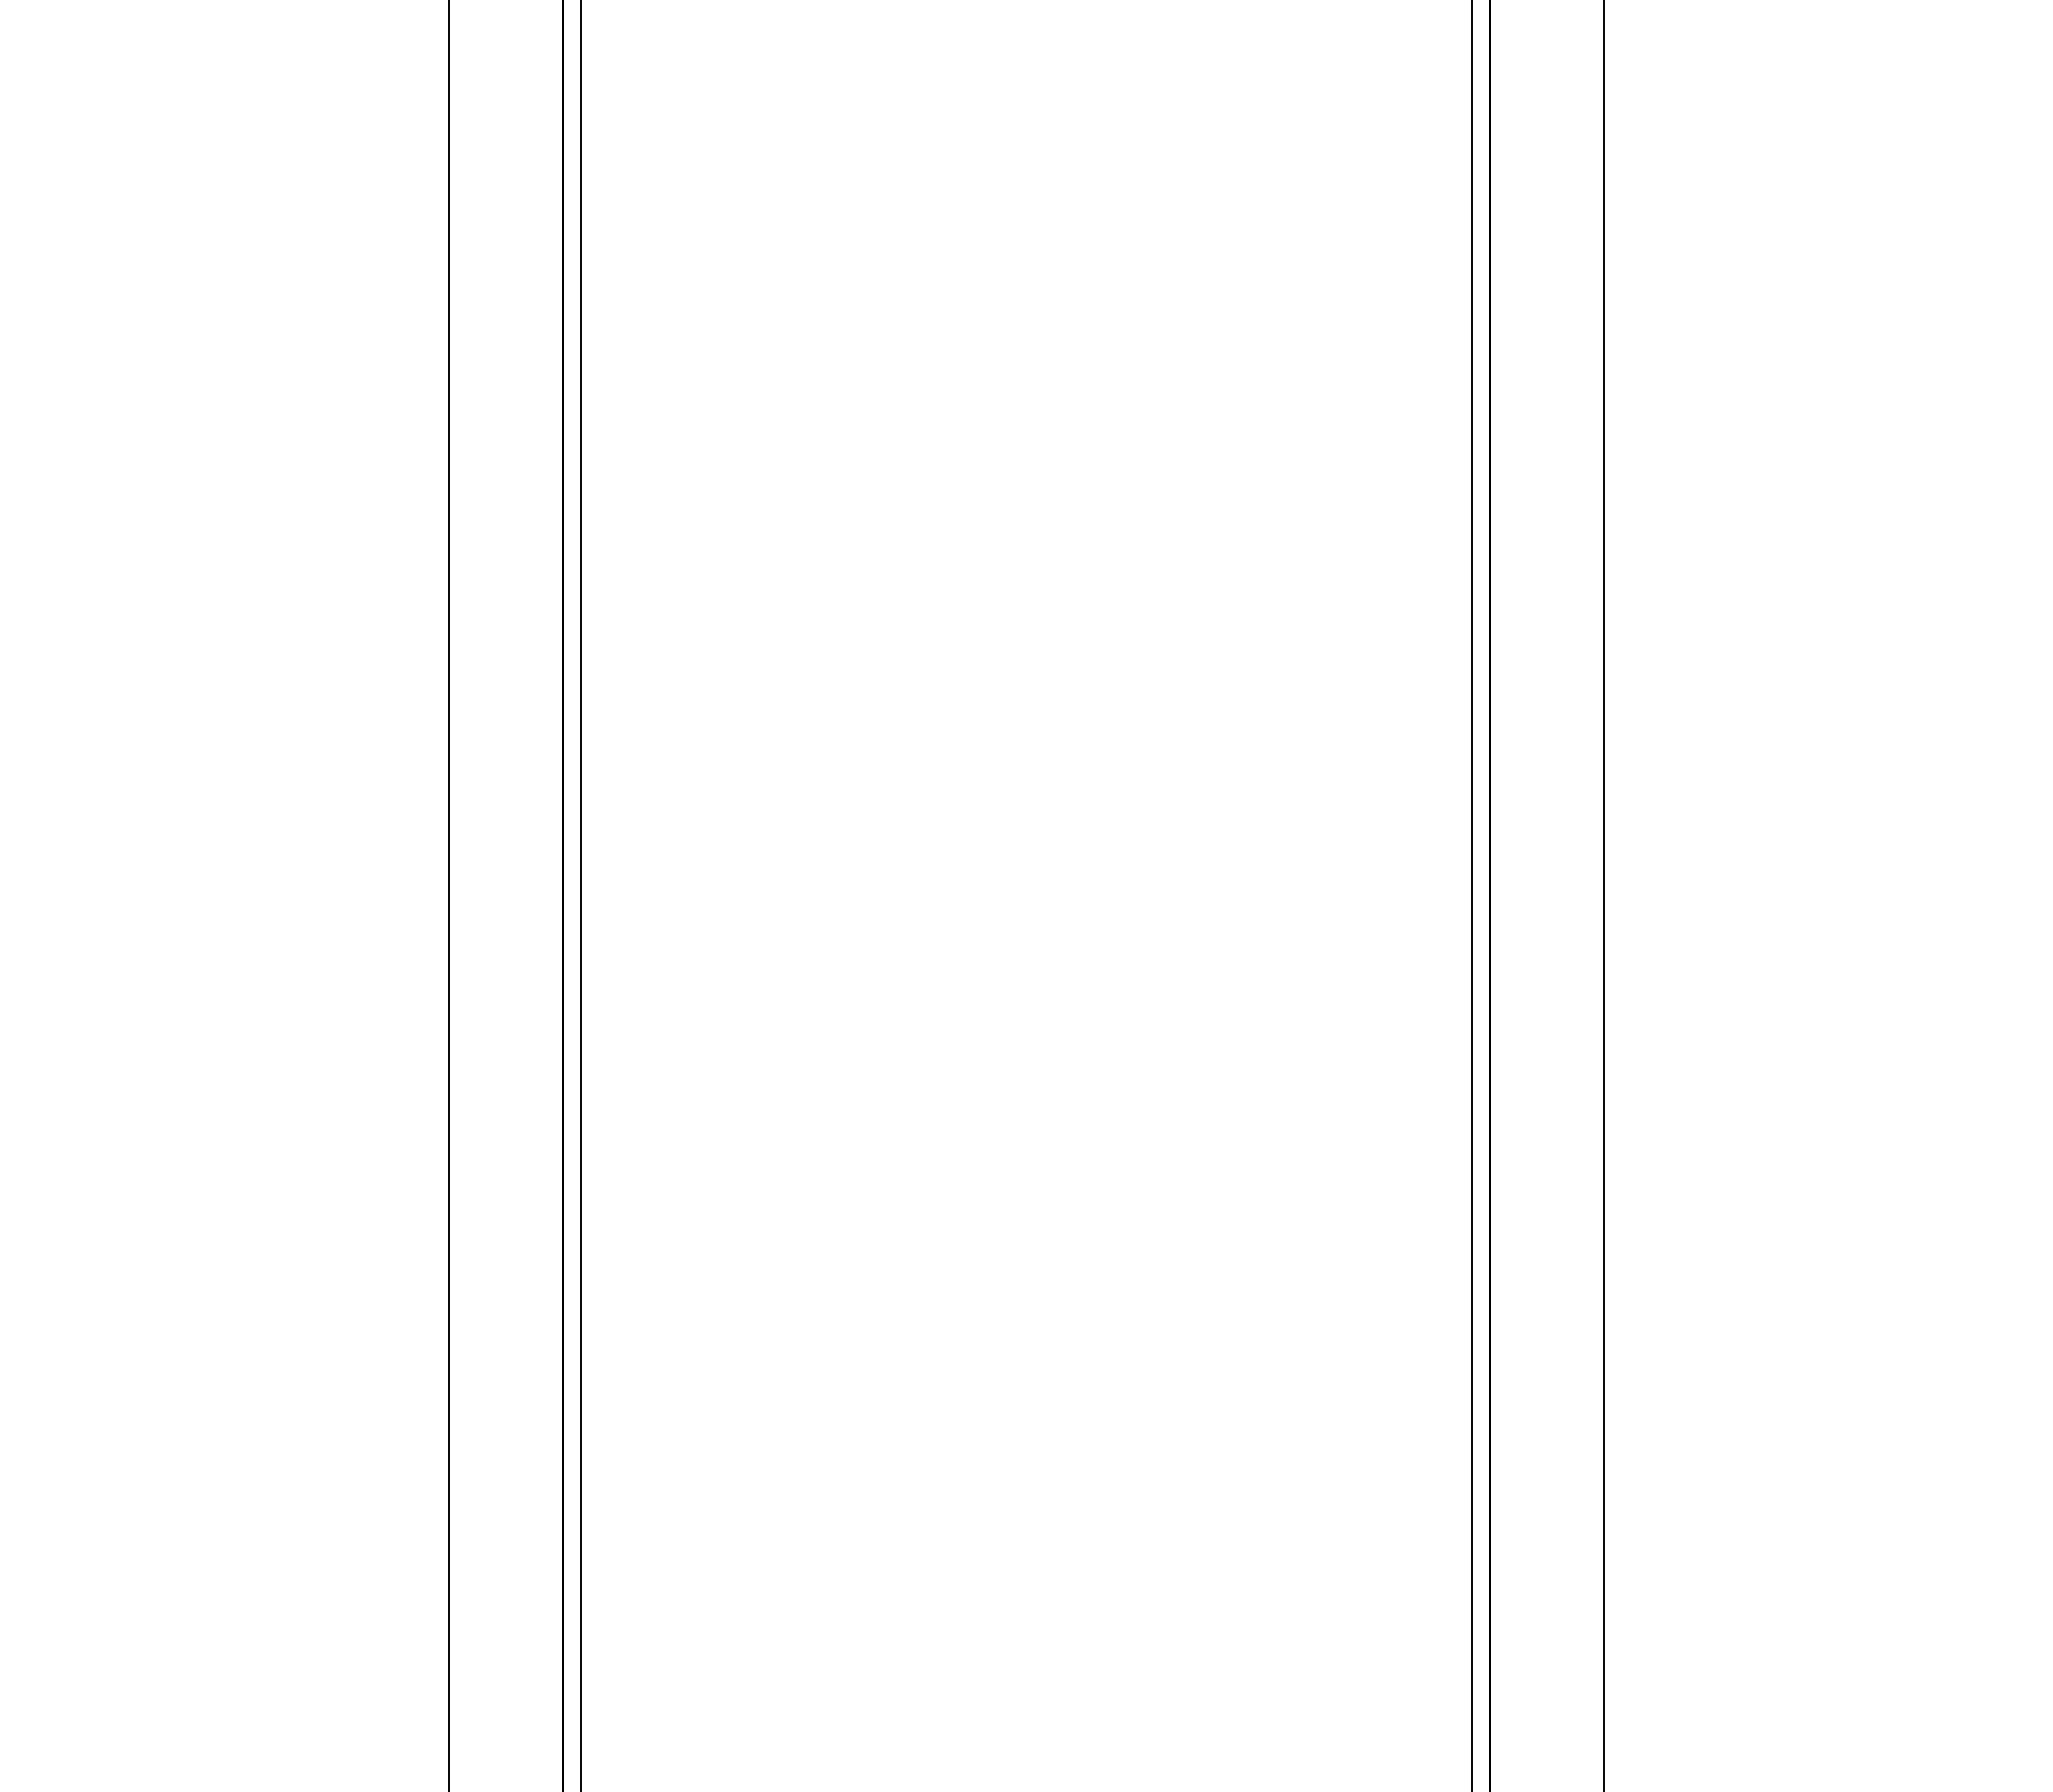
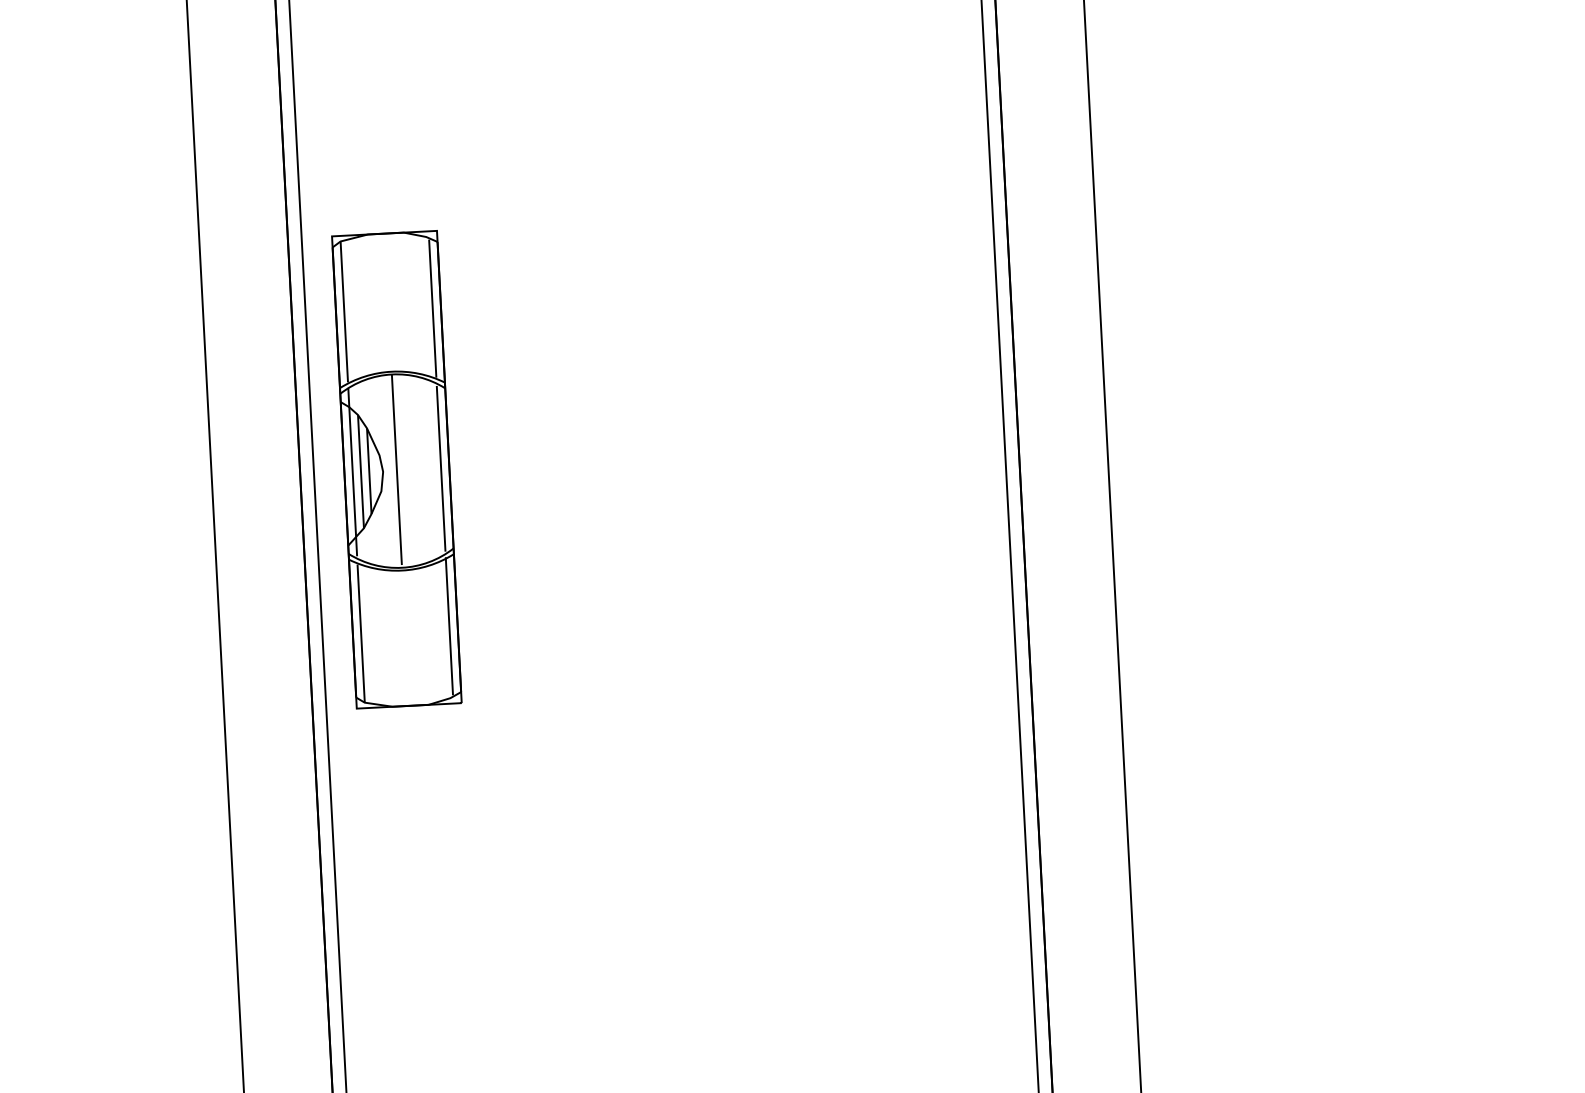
part: (687, 1012) -> (396, 469), added

